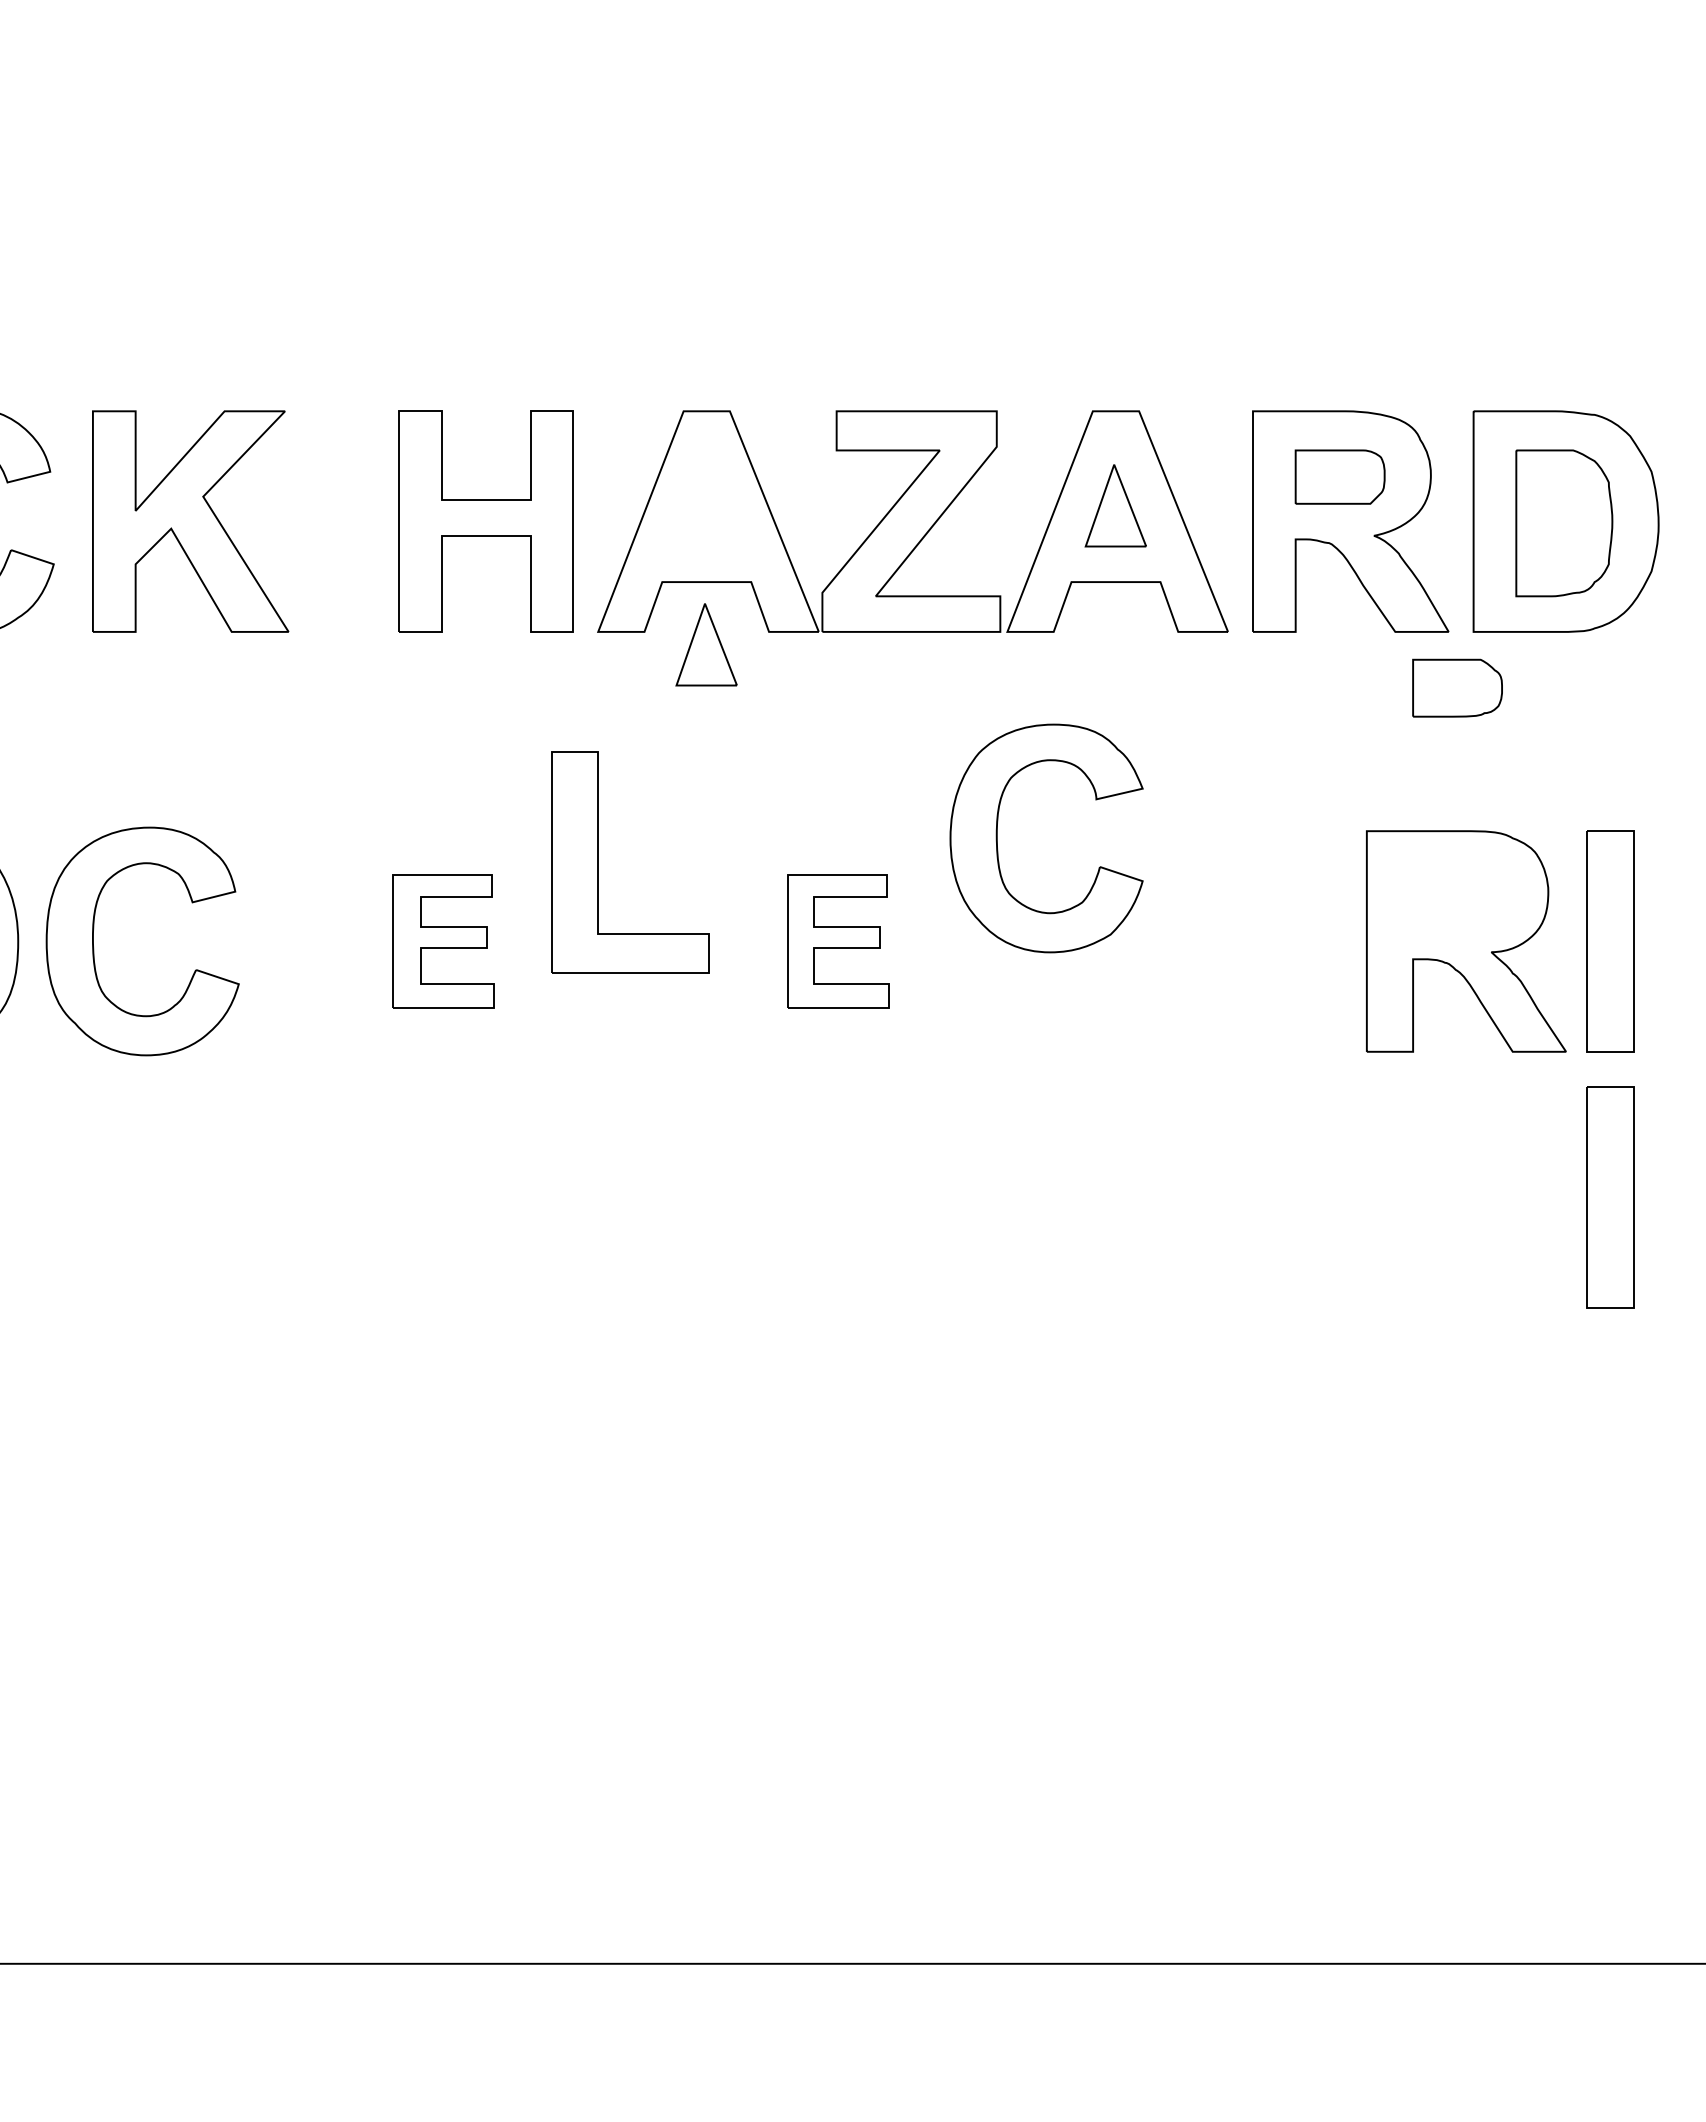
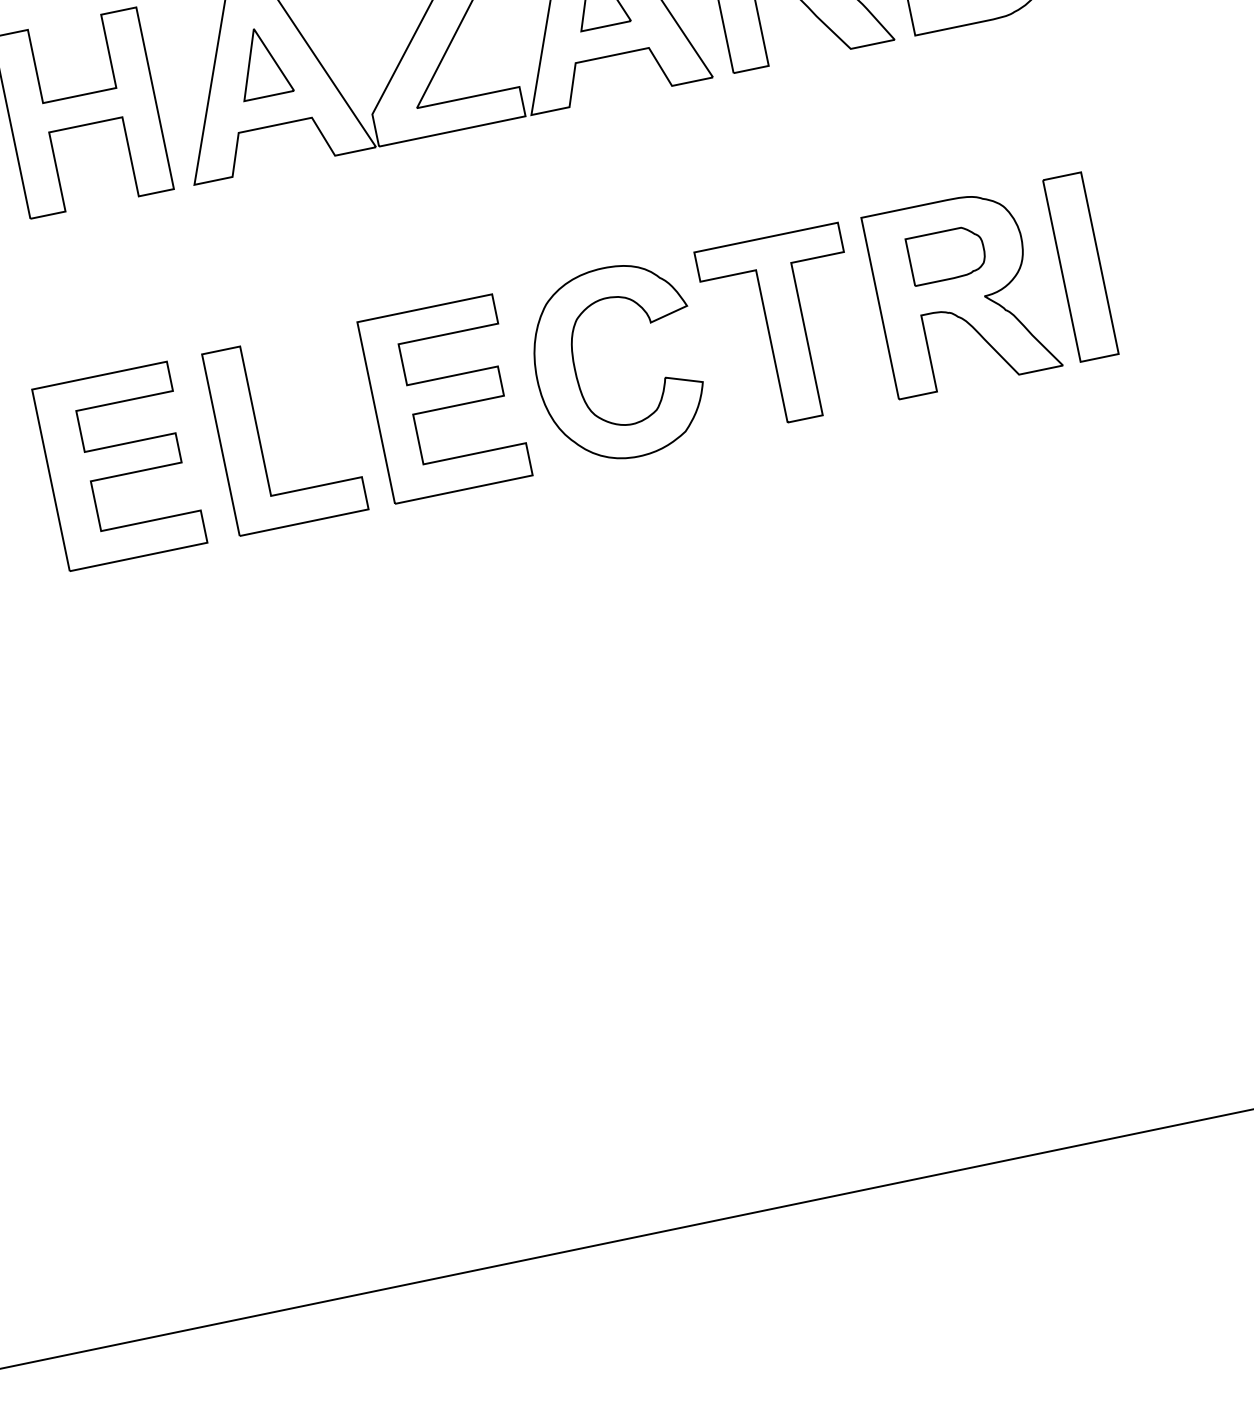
part: (706, 644) -> (262, 62), moved
part: (1457, 687) -> (946, 254), moved
part: (997, 838) -> (576, 371), moved
part: (598, 862) -> (259, 437), moved
part: (443, 941) -> (119, 466), size x1.67
part: (838, 941) -> (445, 398), size x1.67
part: (1250, 941) -> (784, 328), added
part: (1610, 1197) -> (1124, 477), removed

